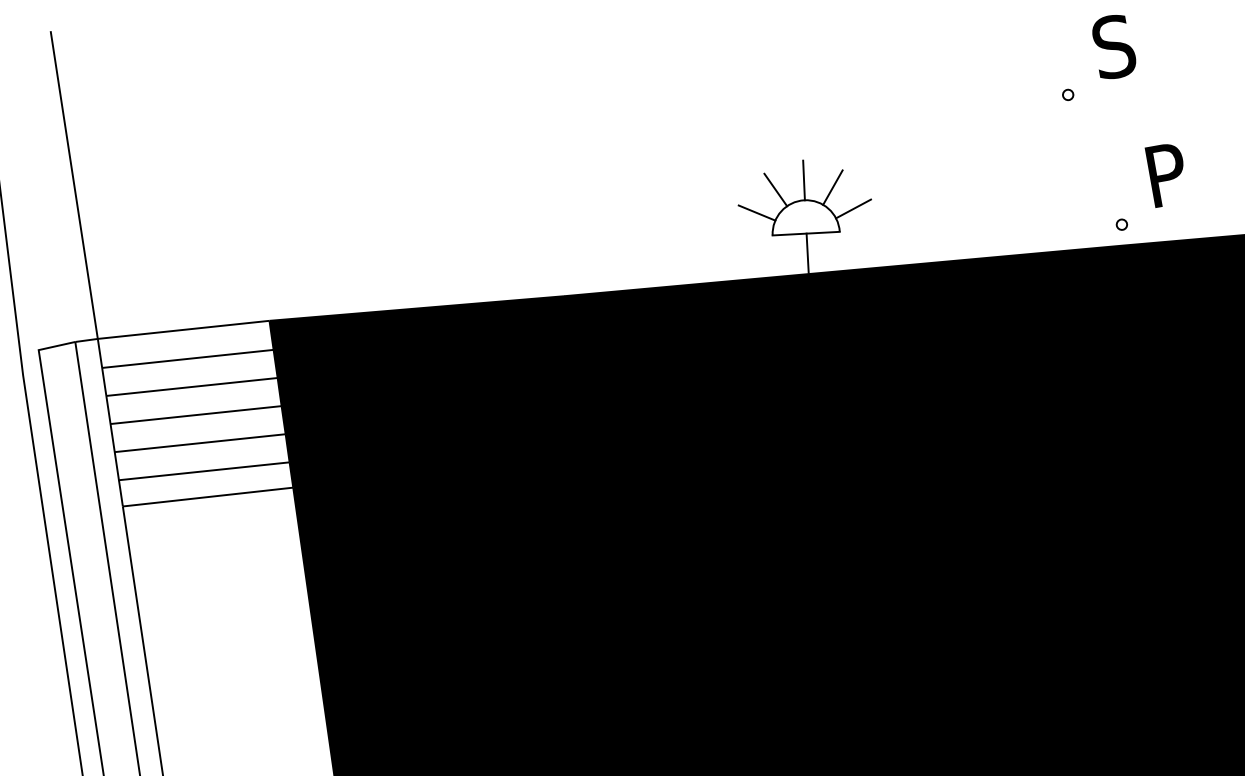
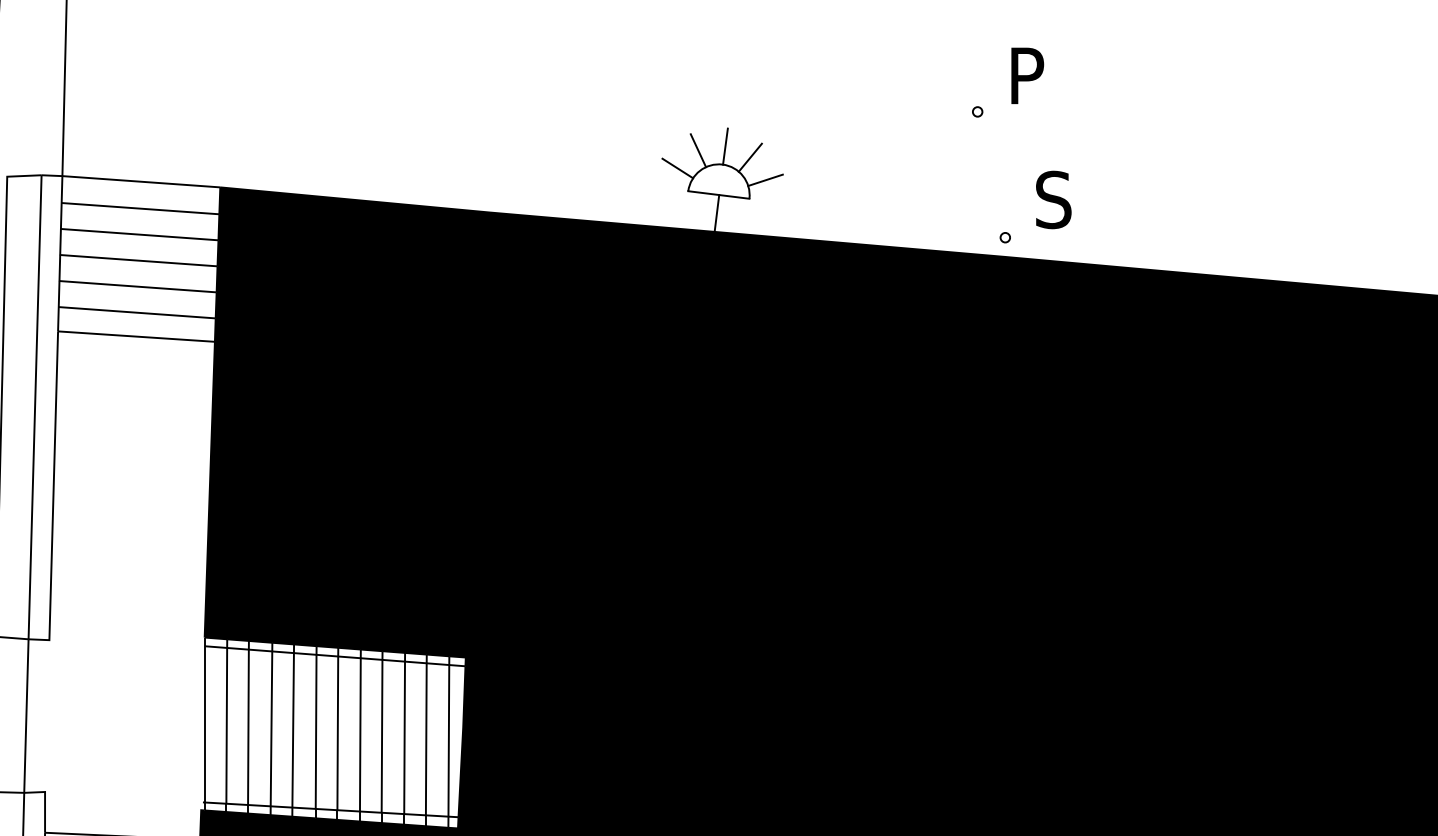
text: (1113, 46) -> (1026, 75), S -> P
text: (1166, 174) -> (1053, 199), P -> S

